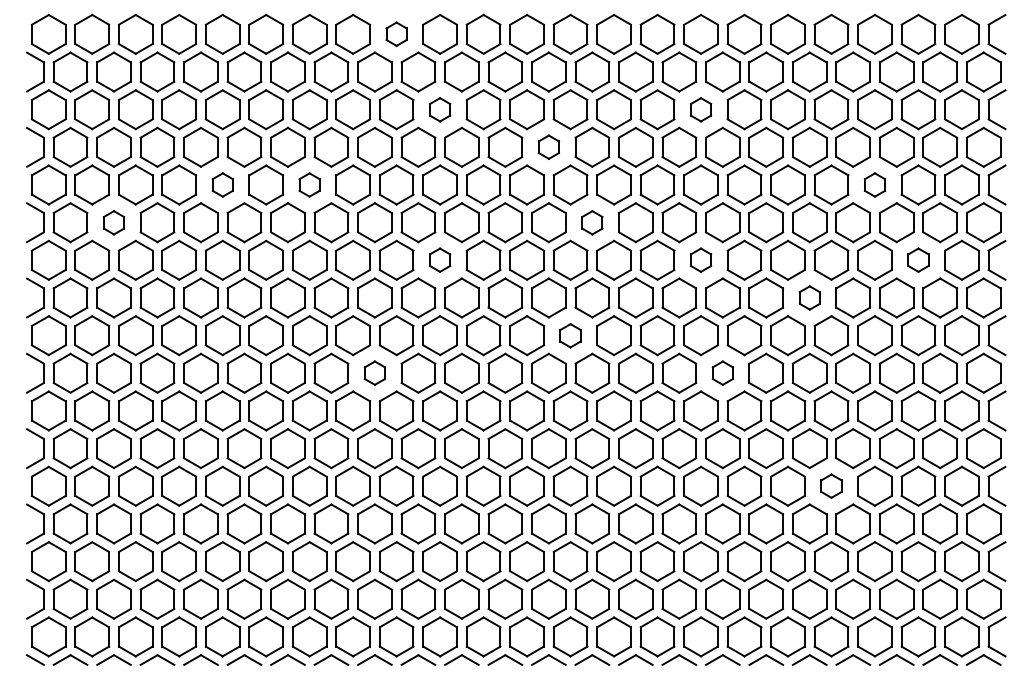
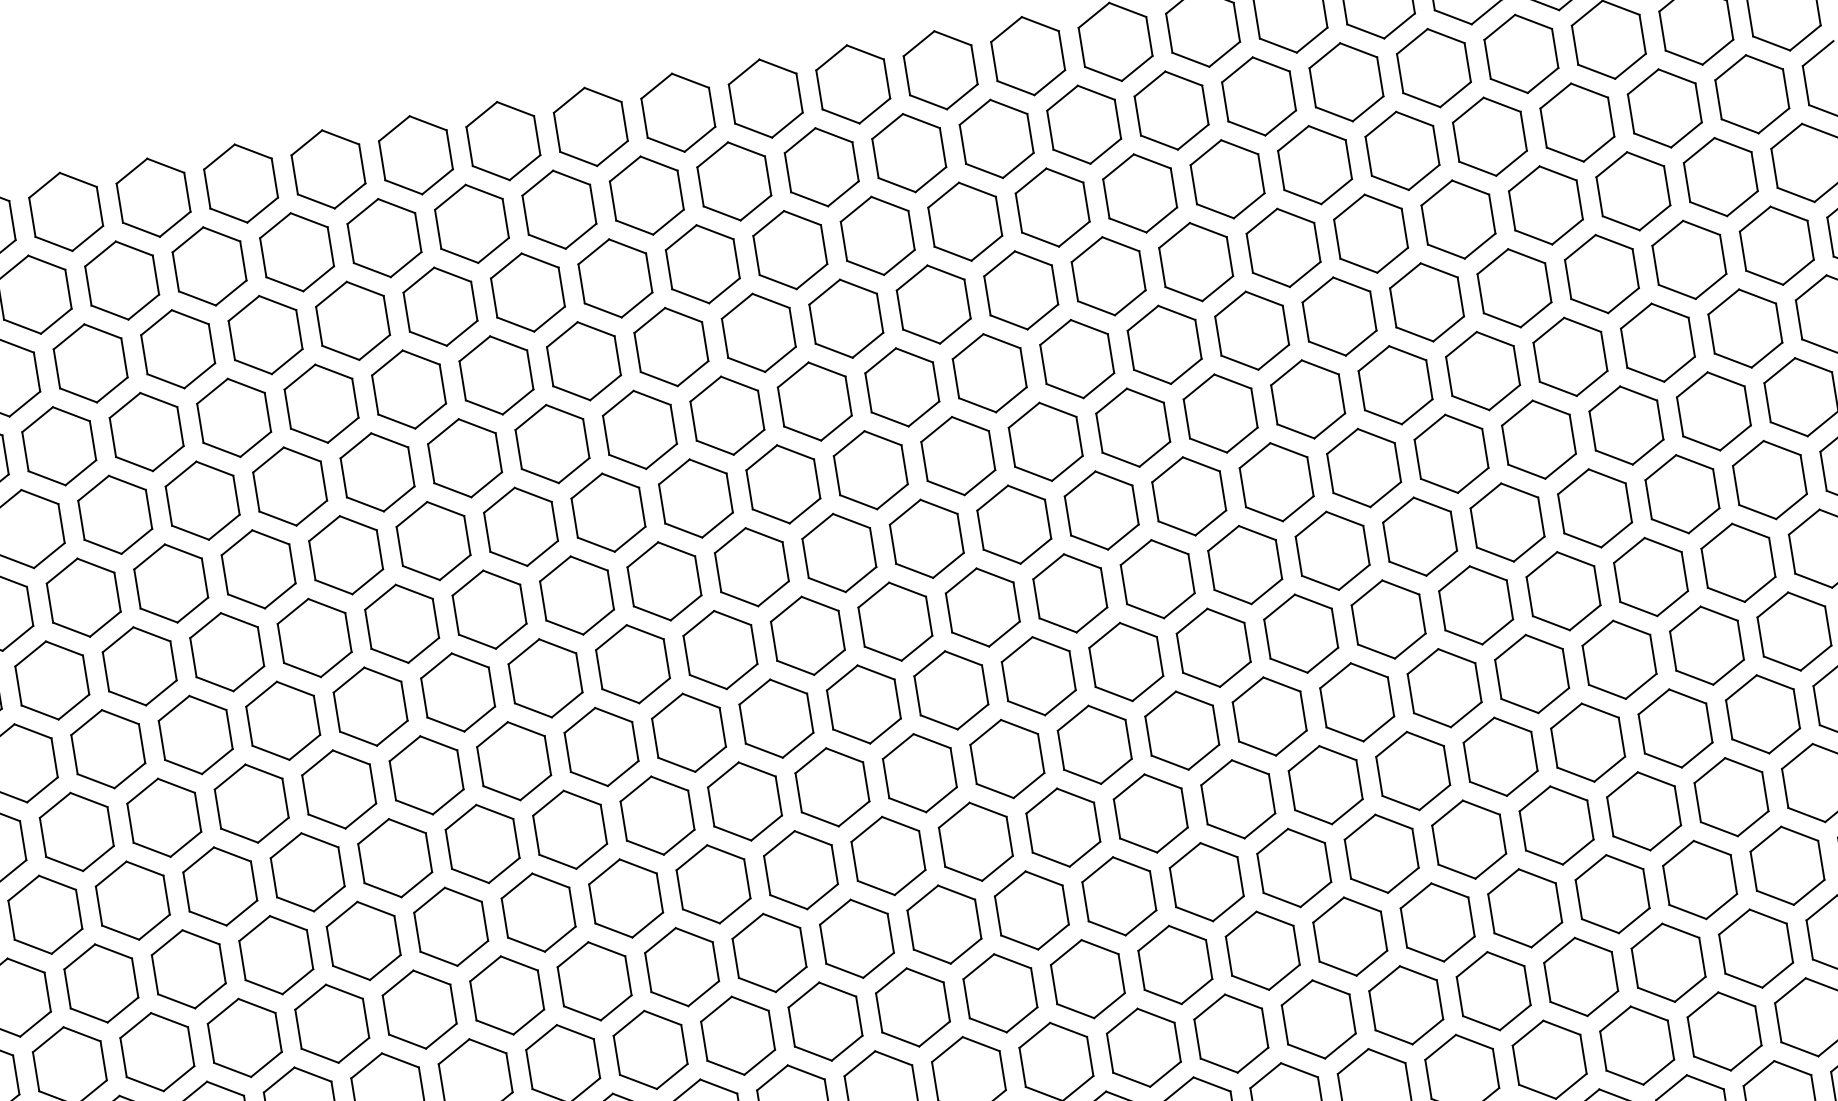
part: (396, 33) -> (590, 125), size x1.67
part: (439, 109) -> (701, 264), size x1.67
part: (700, 109) -> (1226, 179), size x1.67
part: (548, 146) -> (932, 302), size x1.67
part: (222, 184) -> (289, 485), size x1.67
part: (309, 184) -> (464, 457), size x1.67
part: (874, 184) -> (1600, 273), size x1.67
part: (113, 222) -> (82, 597), size x1.67
part: (592, 222) -> (1045, 441), size x1.67
part: (439, 259) -> (750, 565), size x1.67
part: (700, 259) -> (1275, 480), size x1.67
part: (918, 259) -> (1713, 409), size x1.67
part: (809, 297) -> (1506, 521), size x1.67
part: (570, 335) -> (1038, 675), size x1.67
part: (374, 372) -> (656, 814), size x1.67
part: (722, 372) -> (1356, 700), size x1.67
part: (831, 485) -> (1612, 892), size x1.67

